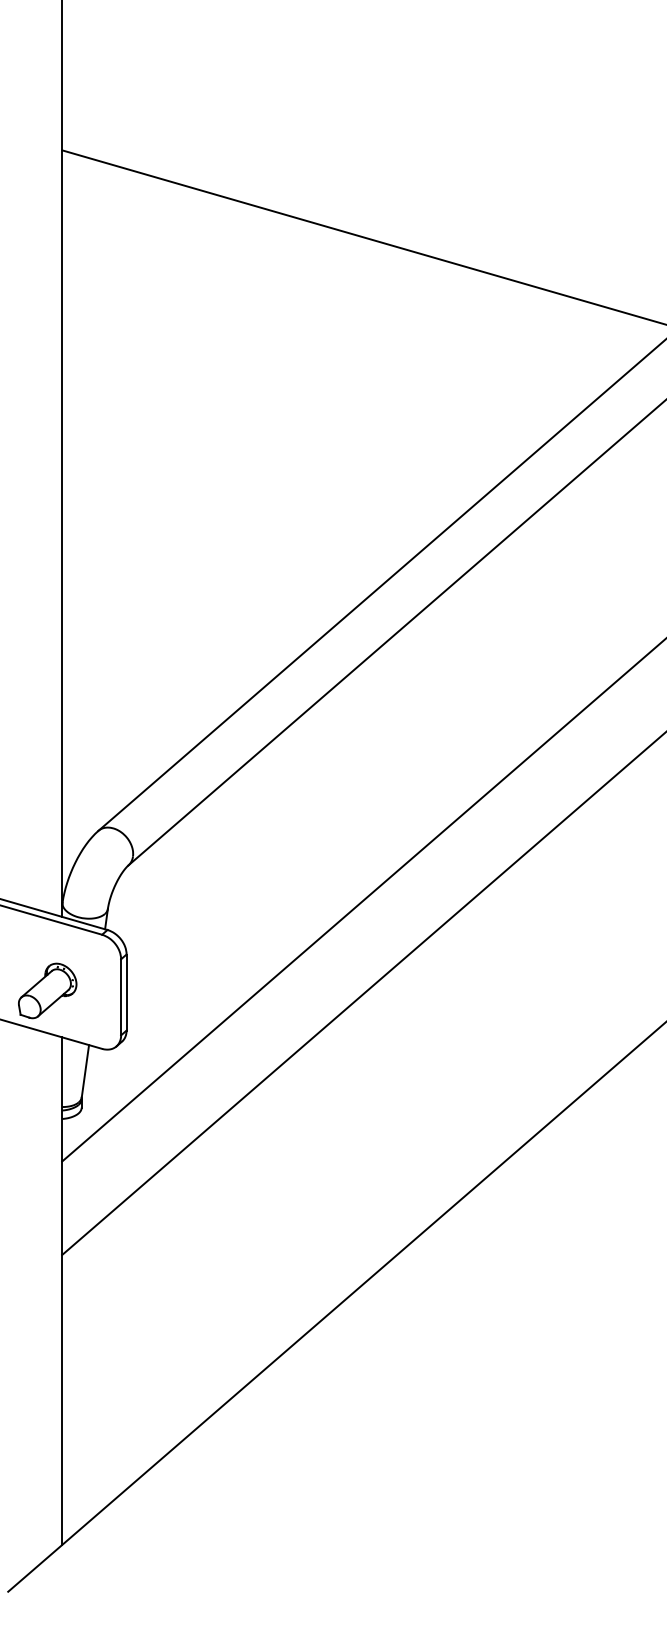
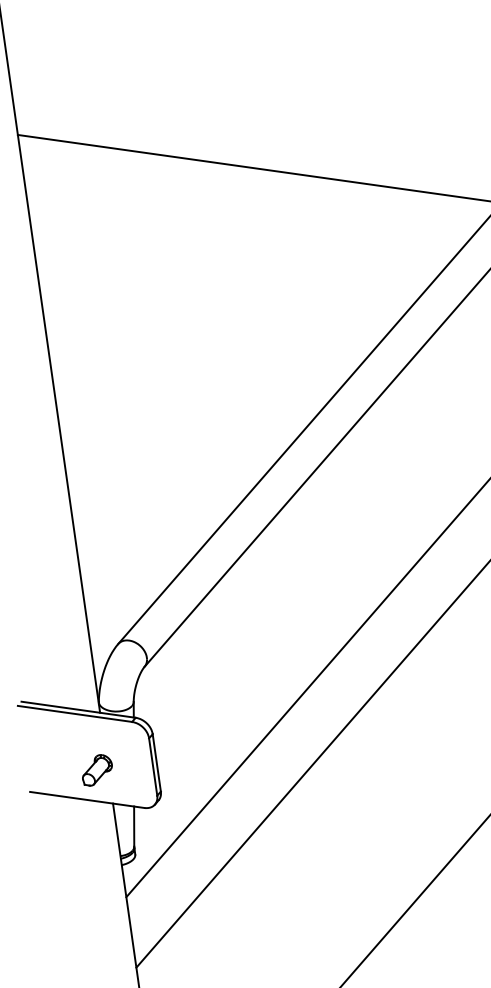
part: (47, 990) -> (96, 769), size x0.7

